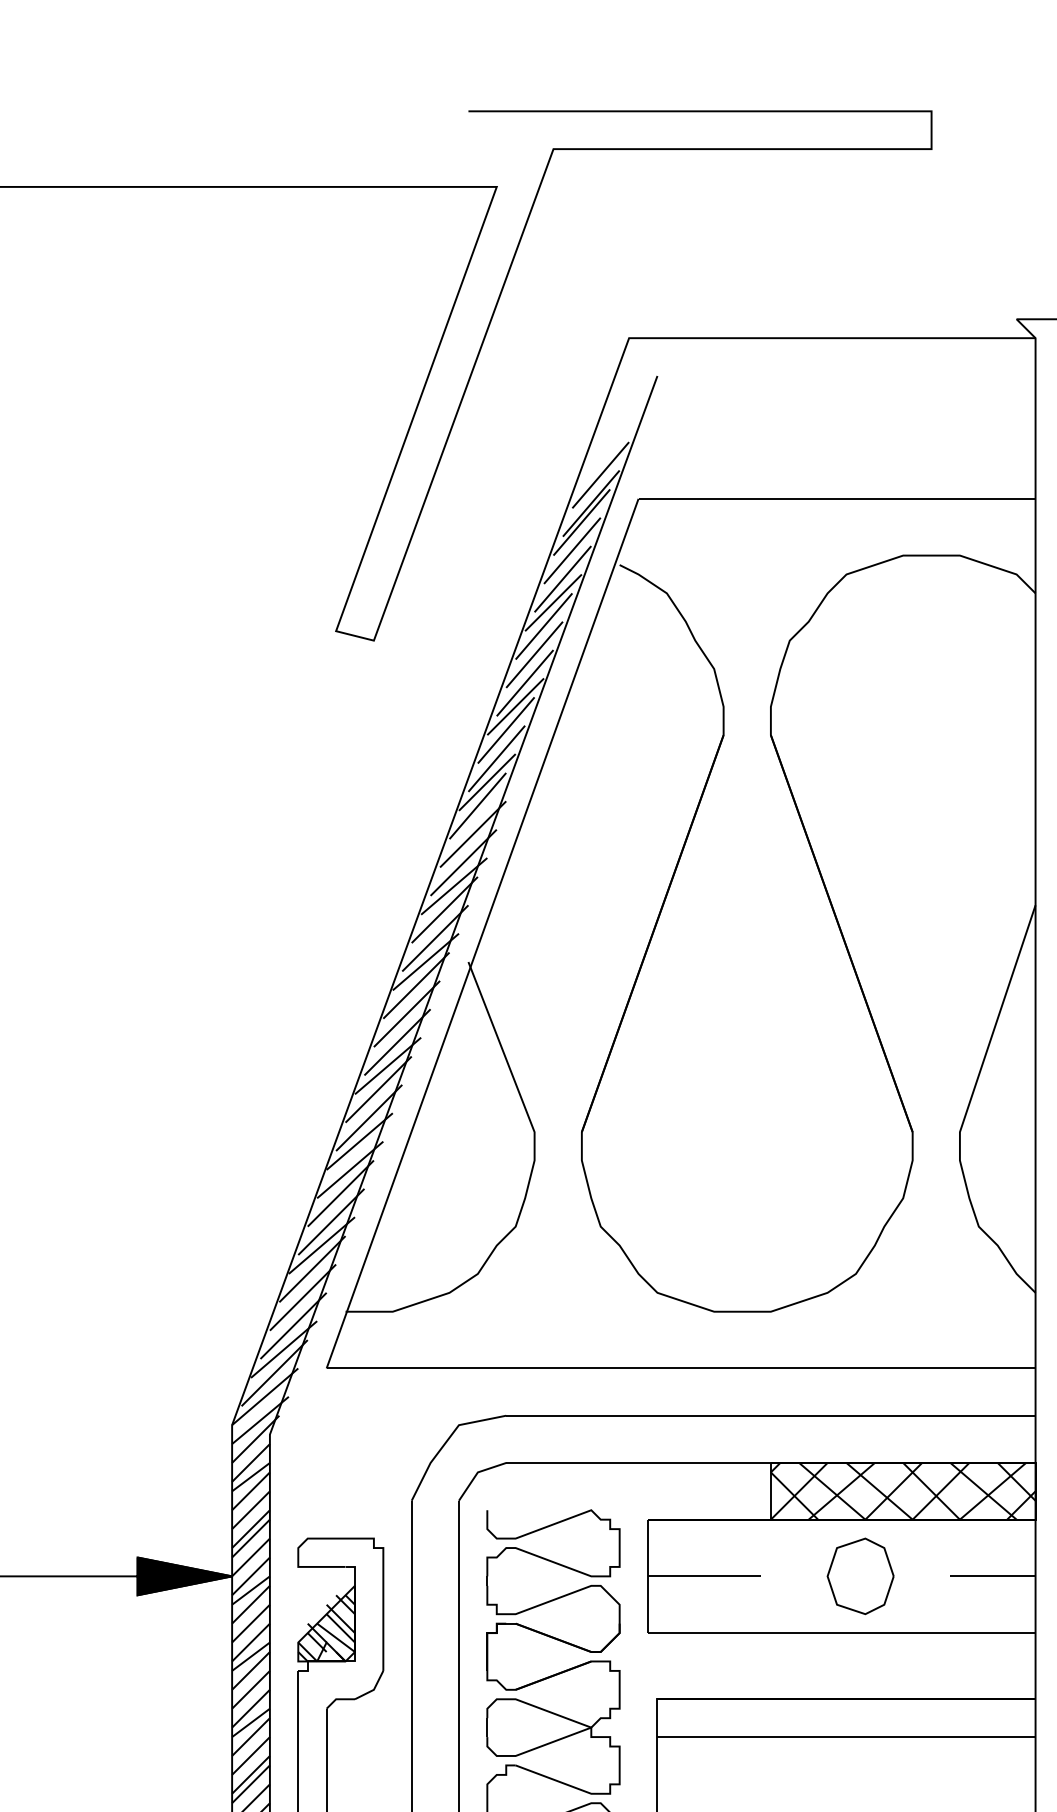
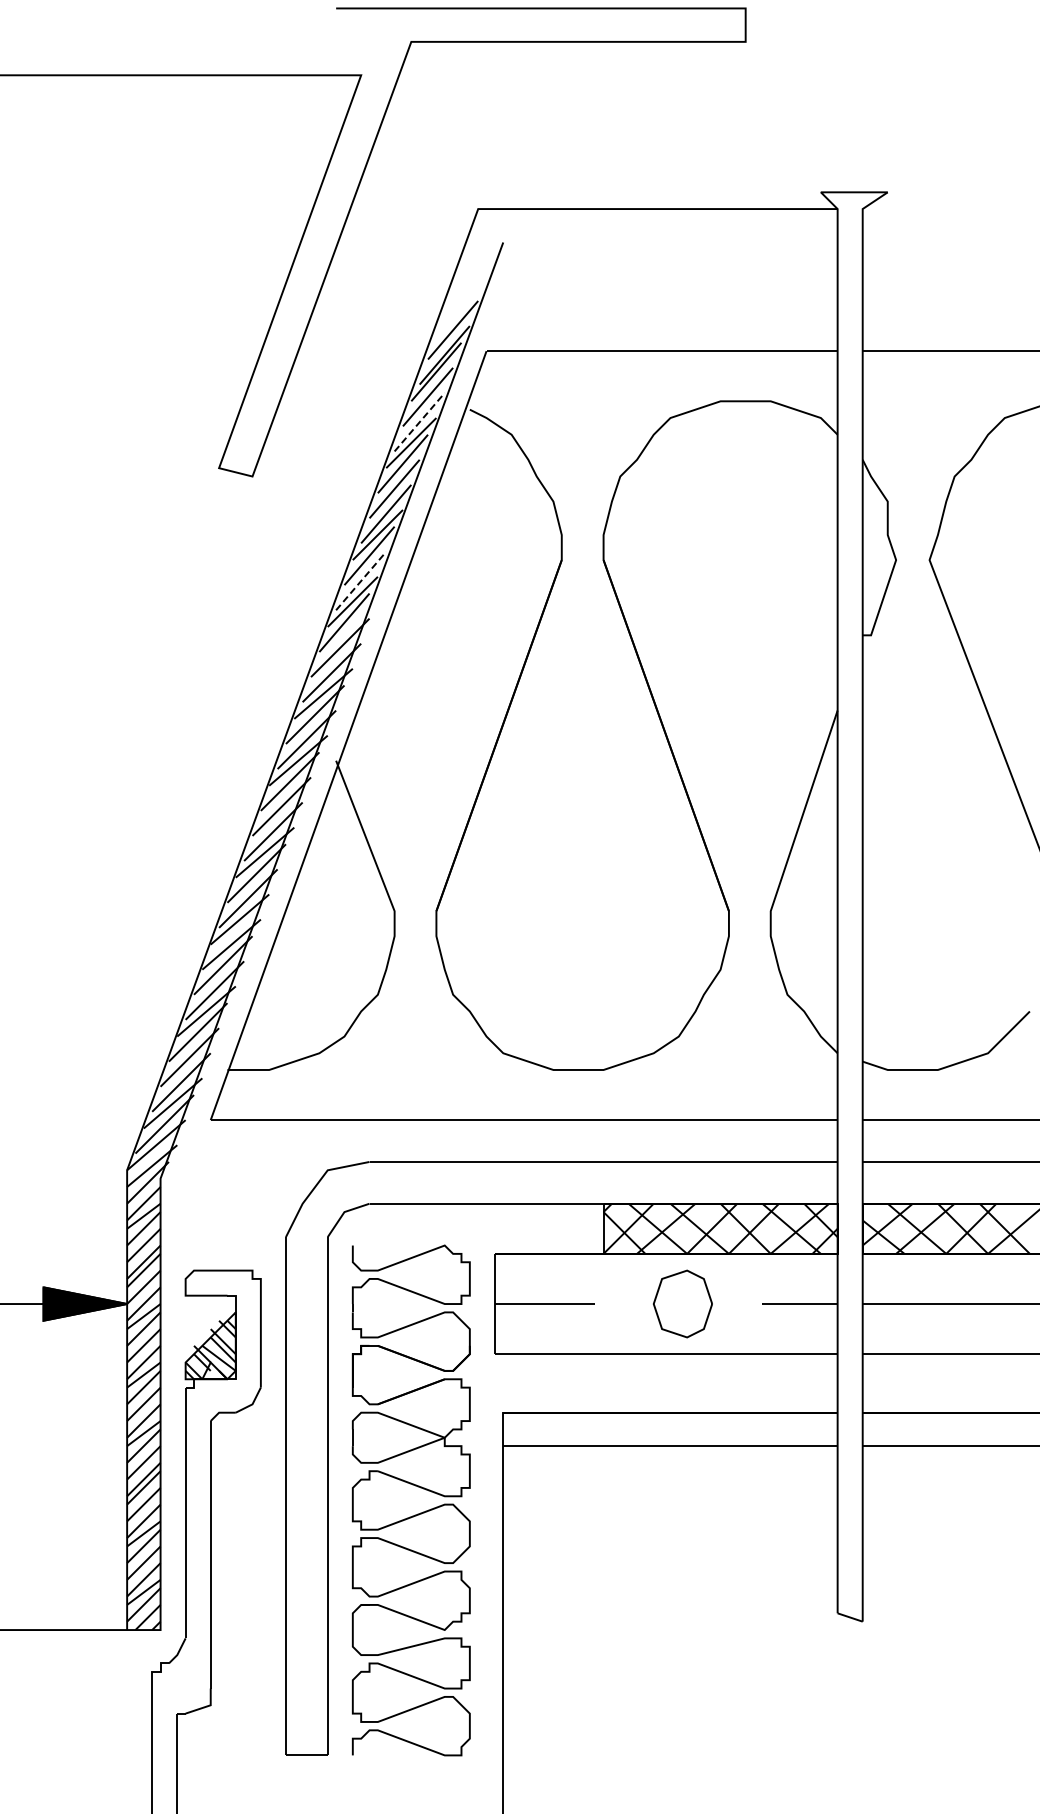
line: (562, 579) -> (419, 422), solid -> dashed
line: (497, 759) -> (361, 581), solid -> dashed

